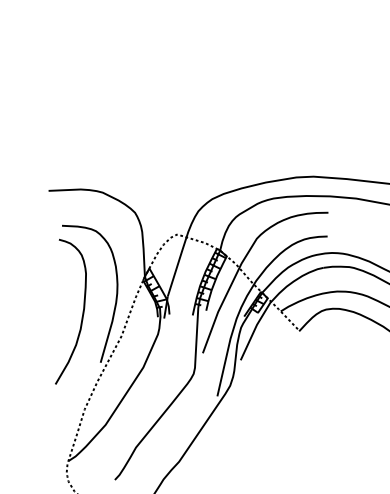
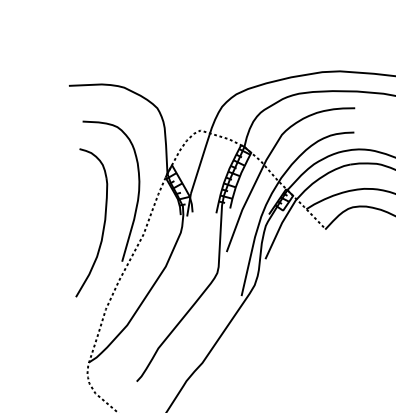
part: (82, 311) -> (103, 222), moved

